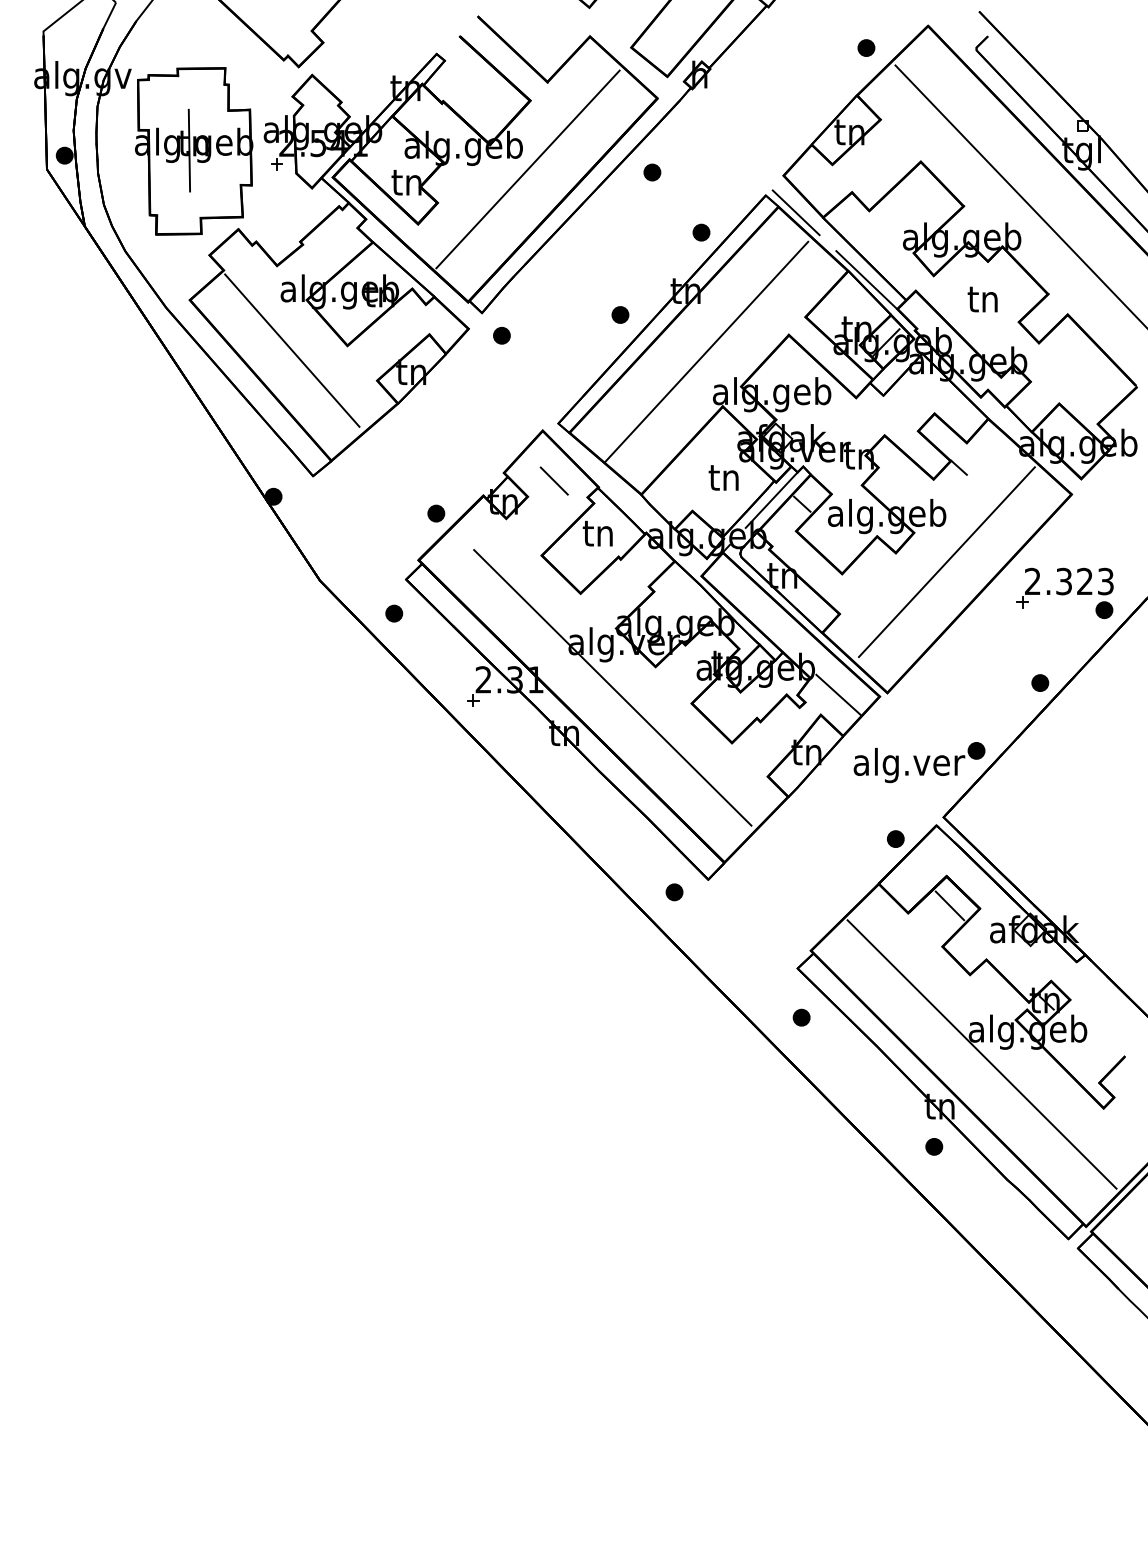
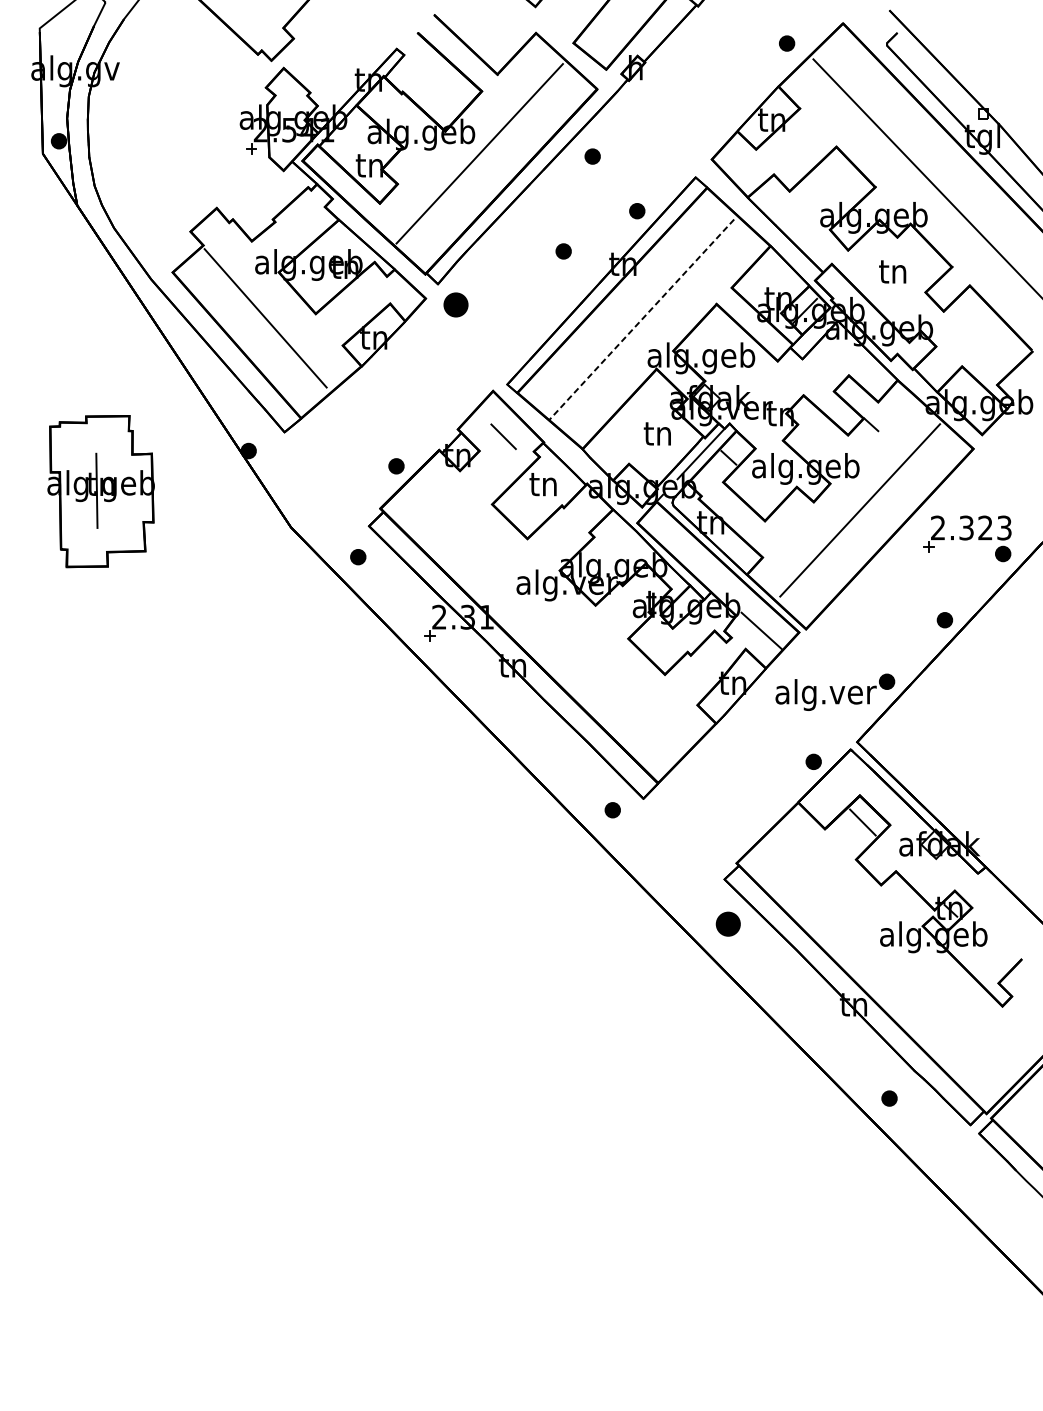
part: (194, 151) -> (101, 491), moved
line: (834, 249) -> (758, 226), removed
part: (620, 314) -> (563, 250), moved
part: (501, 335) -> (455, 304), size x1.6
line: (706, 352) -> (641, 320), solid -> dashed
line: (612, 687) -> (556, 624), removed
part: (801, 1017) -> (728, 923), size x1.6
line: (981, 1054) -> (891, 957), removed
part: (934, 1146) -> (889, 1098), moved

